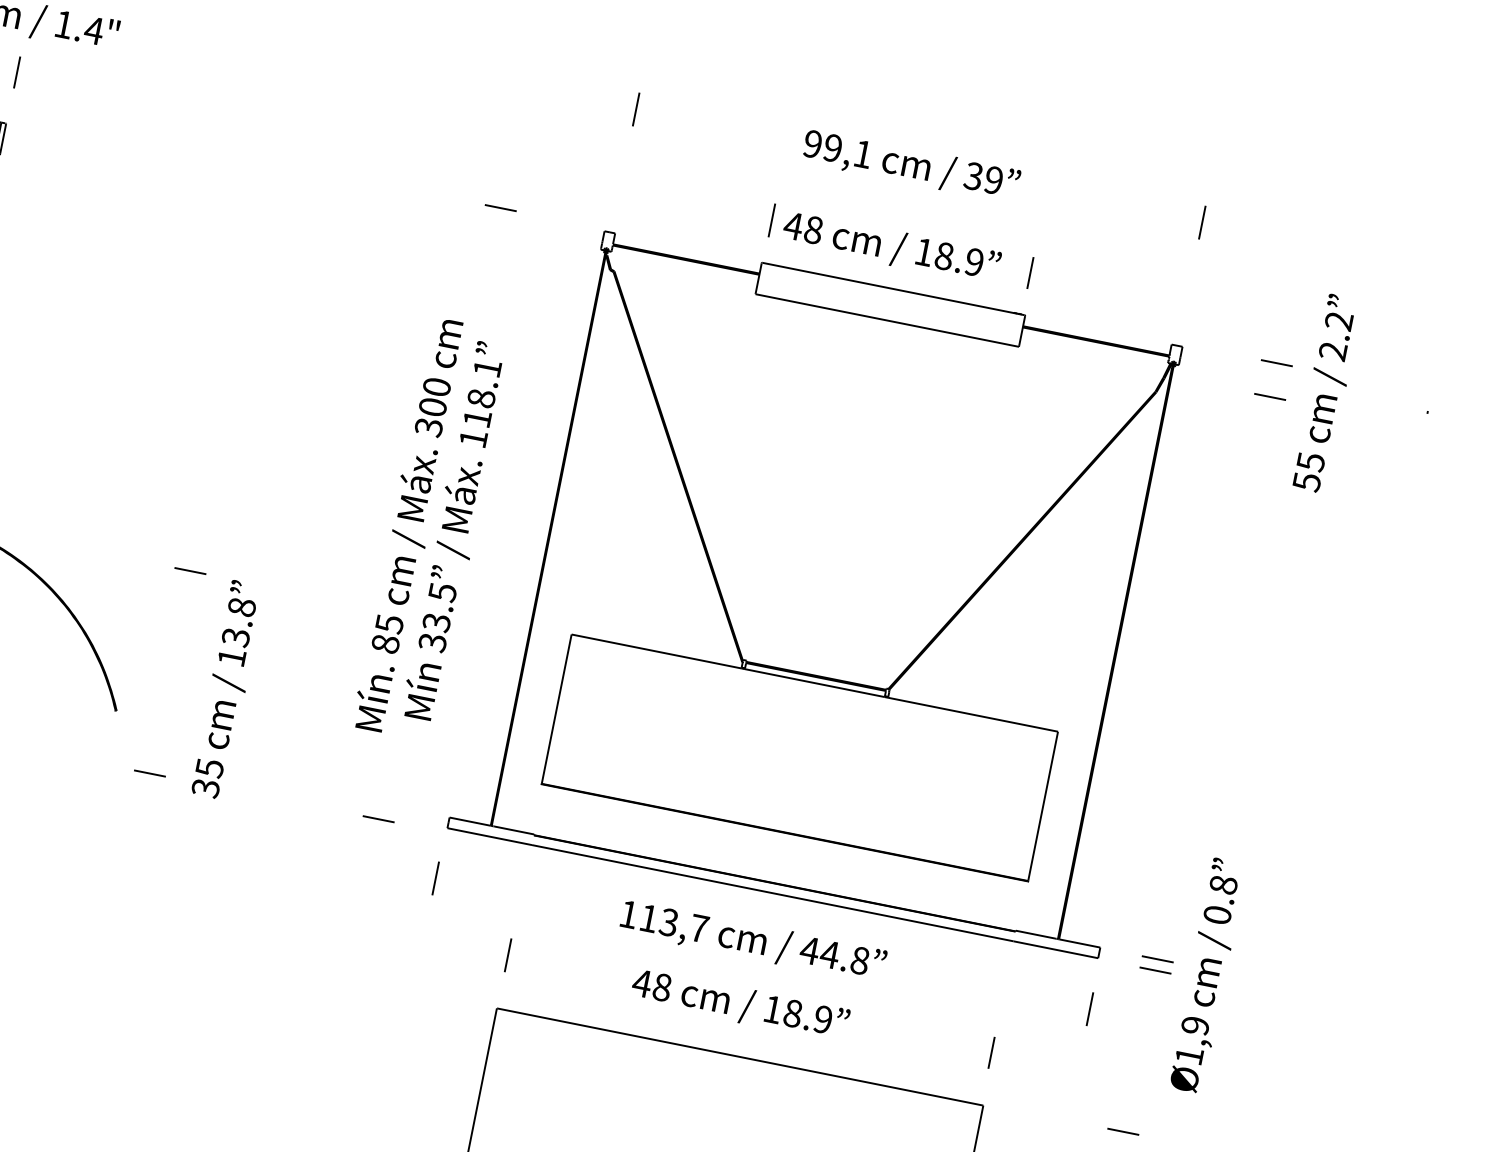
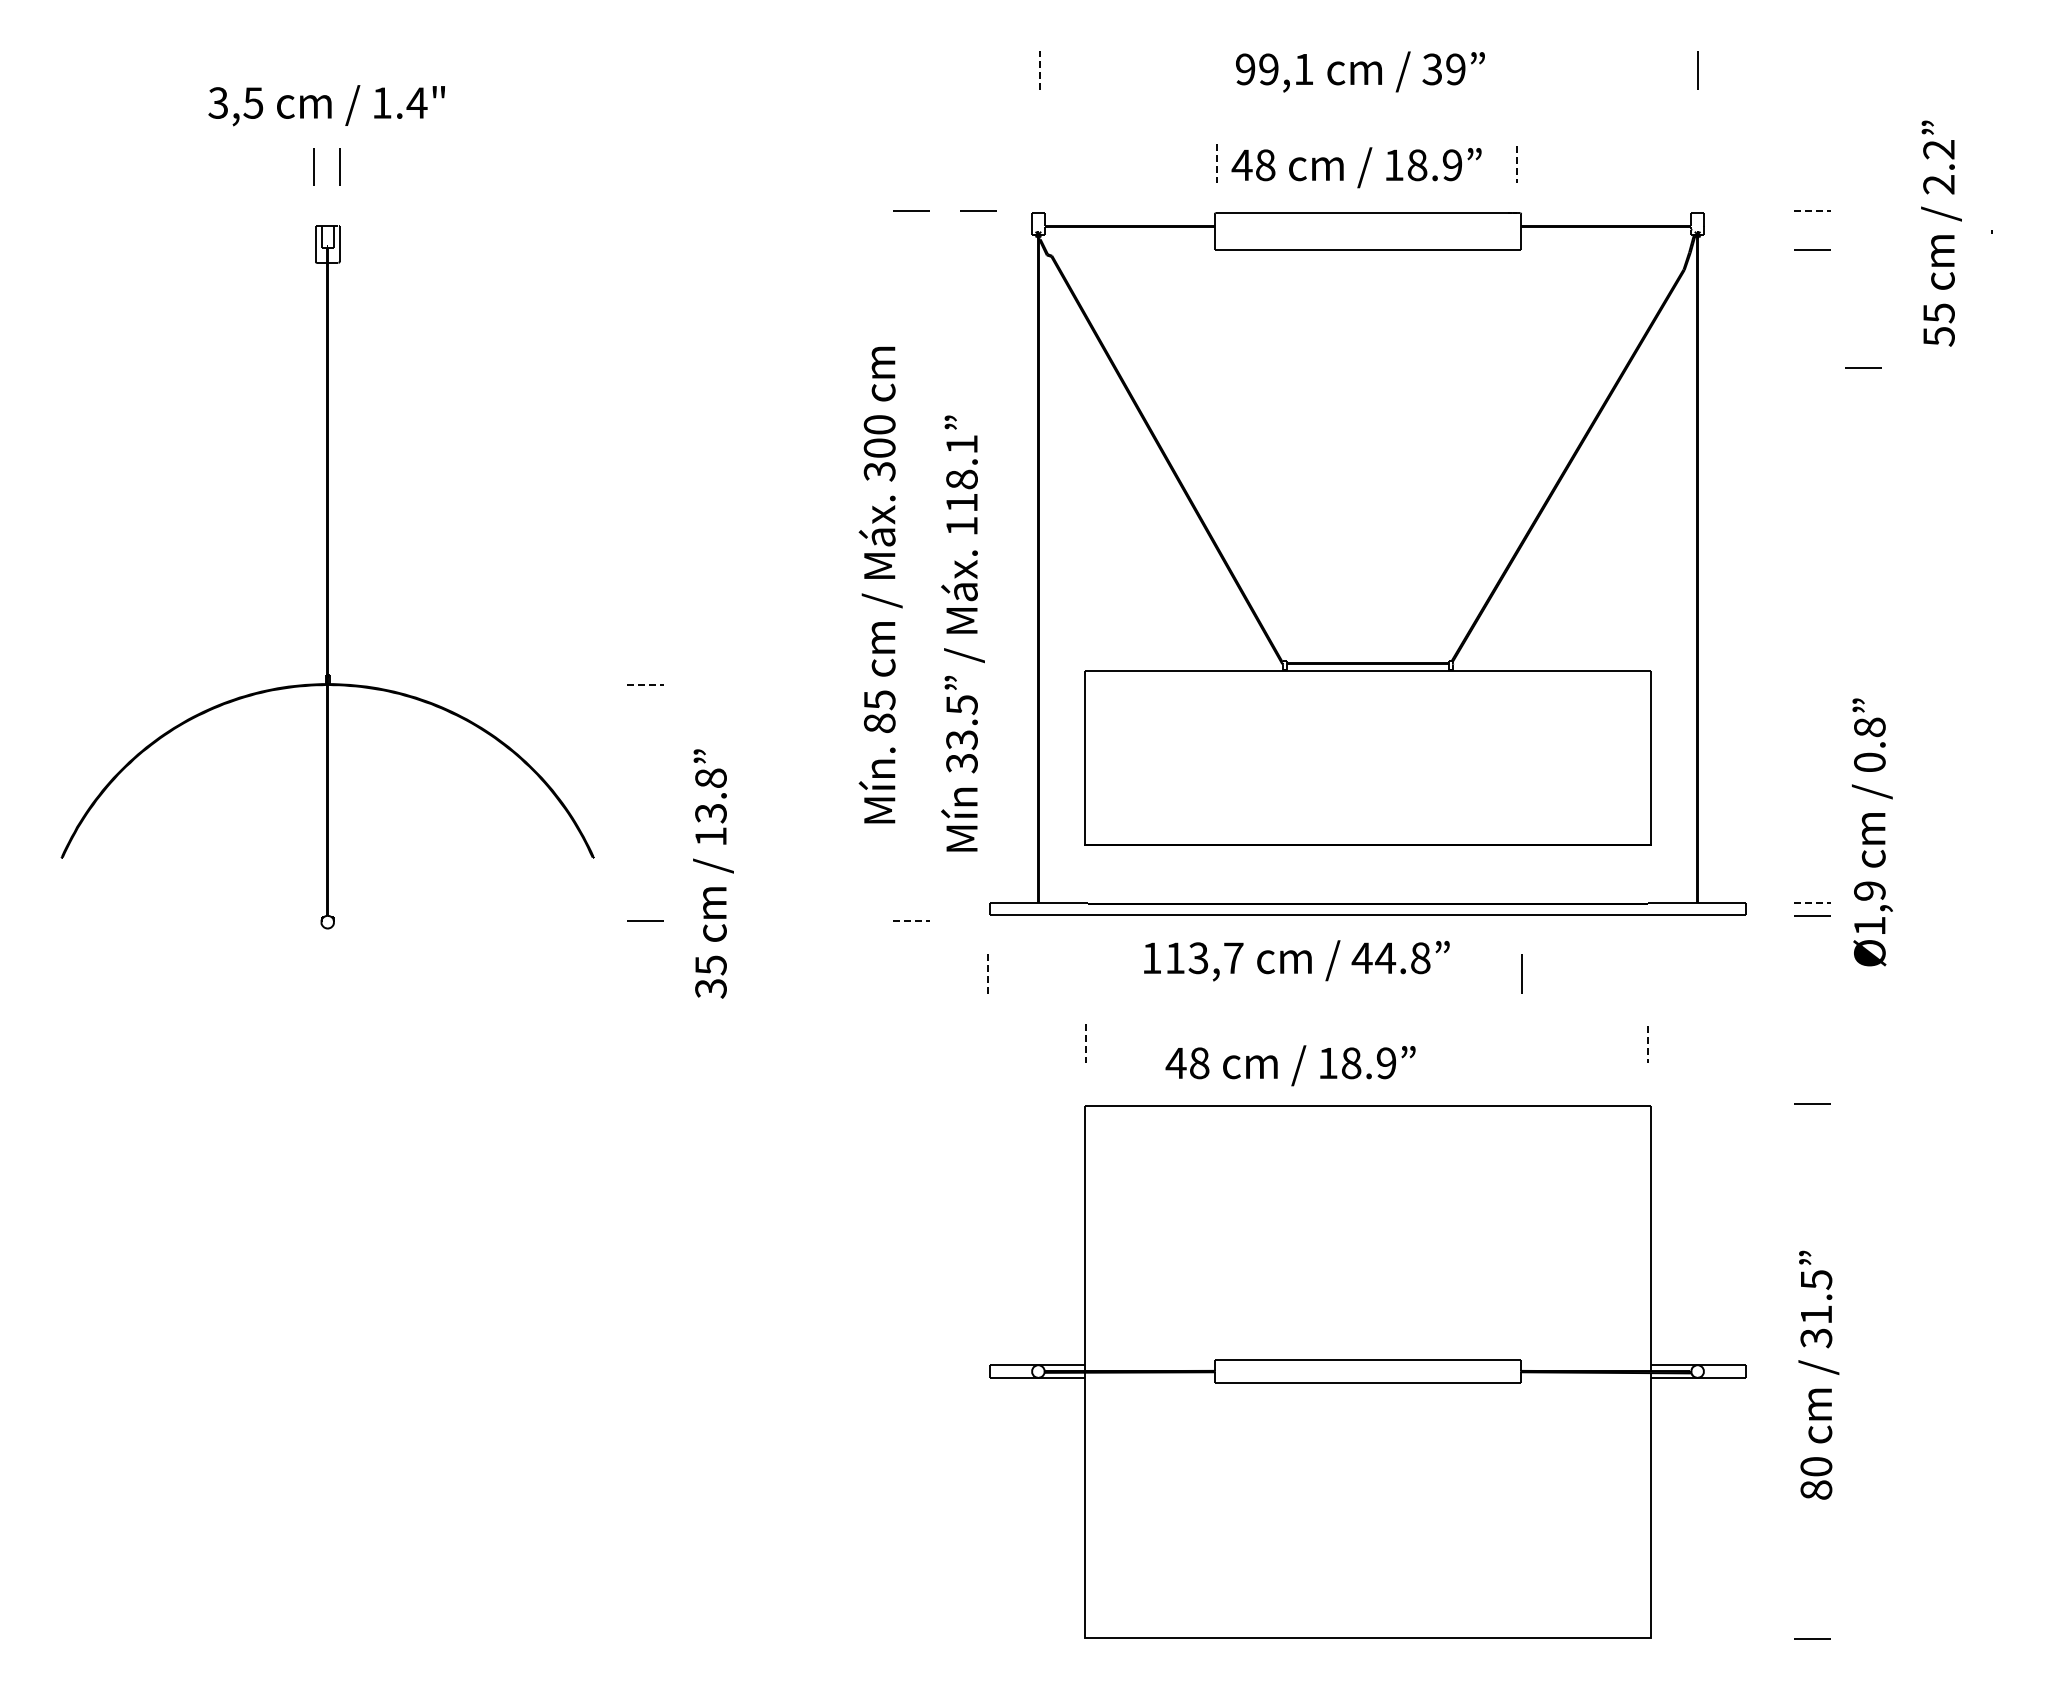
line: (636, 109) -> (1040, 70), solid -> dashed
line: (558, 219) -> (978, 210), added
line: (771, 220) -> (1216, 163), solid -> dashed
line: (1030, 272) -> (1517, 164), solid -> dashed
line: (1276, 363) -> (1812, 210), solid -> dashed
text: (1326, 393) -> (1941, 233), moved
line: (1293, 506) -> (1863, 367), added
text: (455, 531) -> (962, 633), moved
line: (190, 571) -> (645, 685), solid -> dashed
text: (227, 689) -> (713, 873), moved
line: (379, 819) -> (911, 920), solid -> dashed
line: (436, 878) -> (988, 974), solid -> dashed
text: (752, 941) -> (1296, 960), moved
line: (508, 955) -> (1086, 1043), solid -> dashed
line: (1157, 959) -> (1812, 903), solid -> dashed
text: (1207, 975) -> (1872, 832), moved
text: (740, 1005) -> (1290, 1065), moved
line: (1089, 1008) -> (1521, 973), moved
line: (991, 1052) -> (1648, 1044), solid -> dashed

